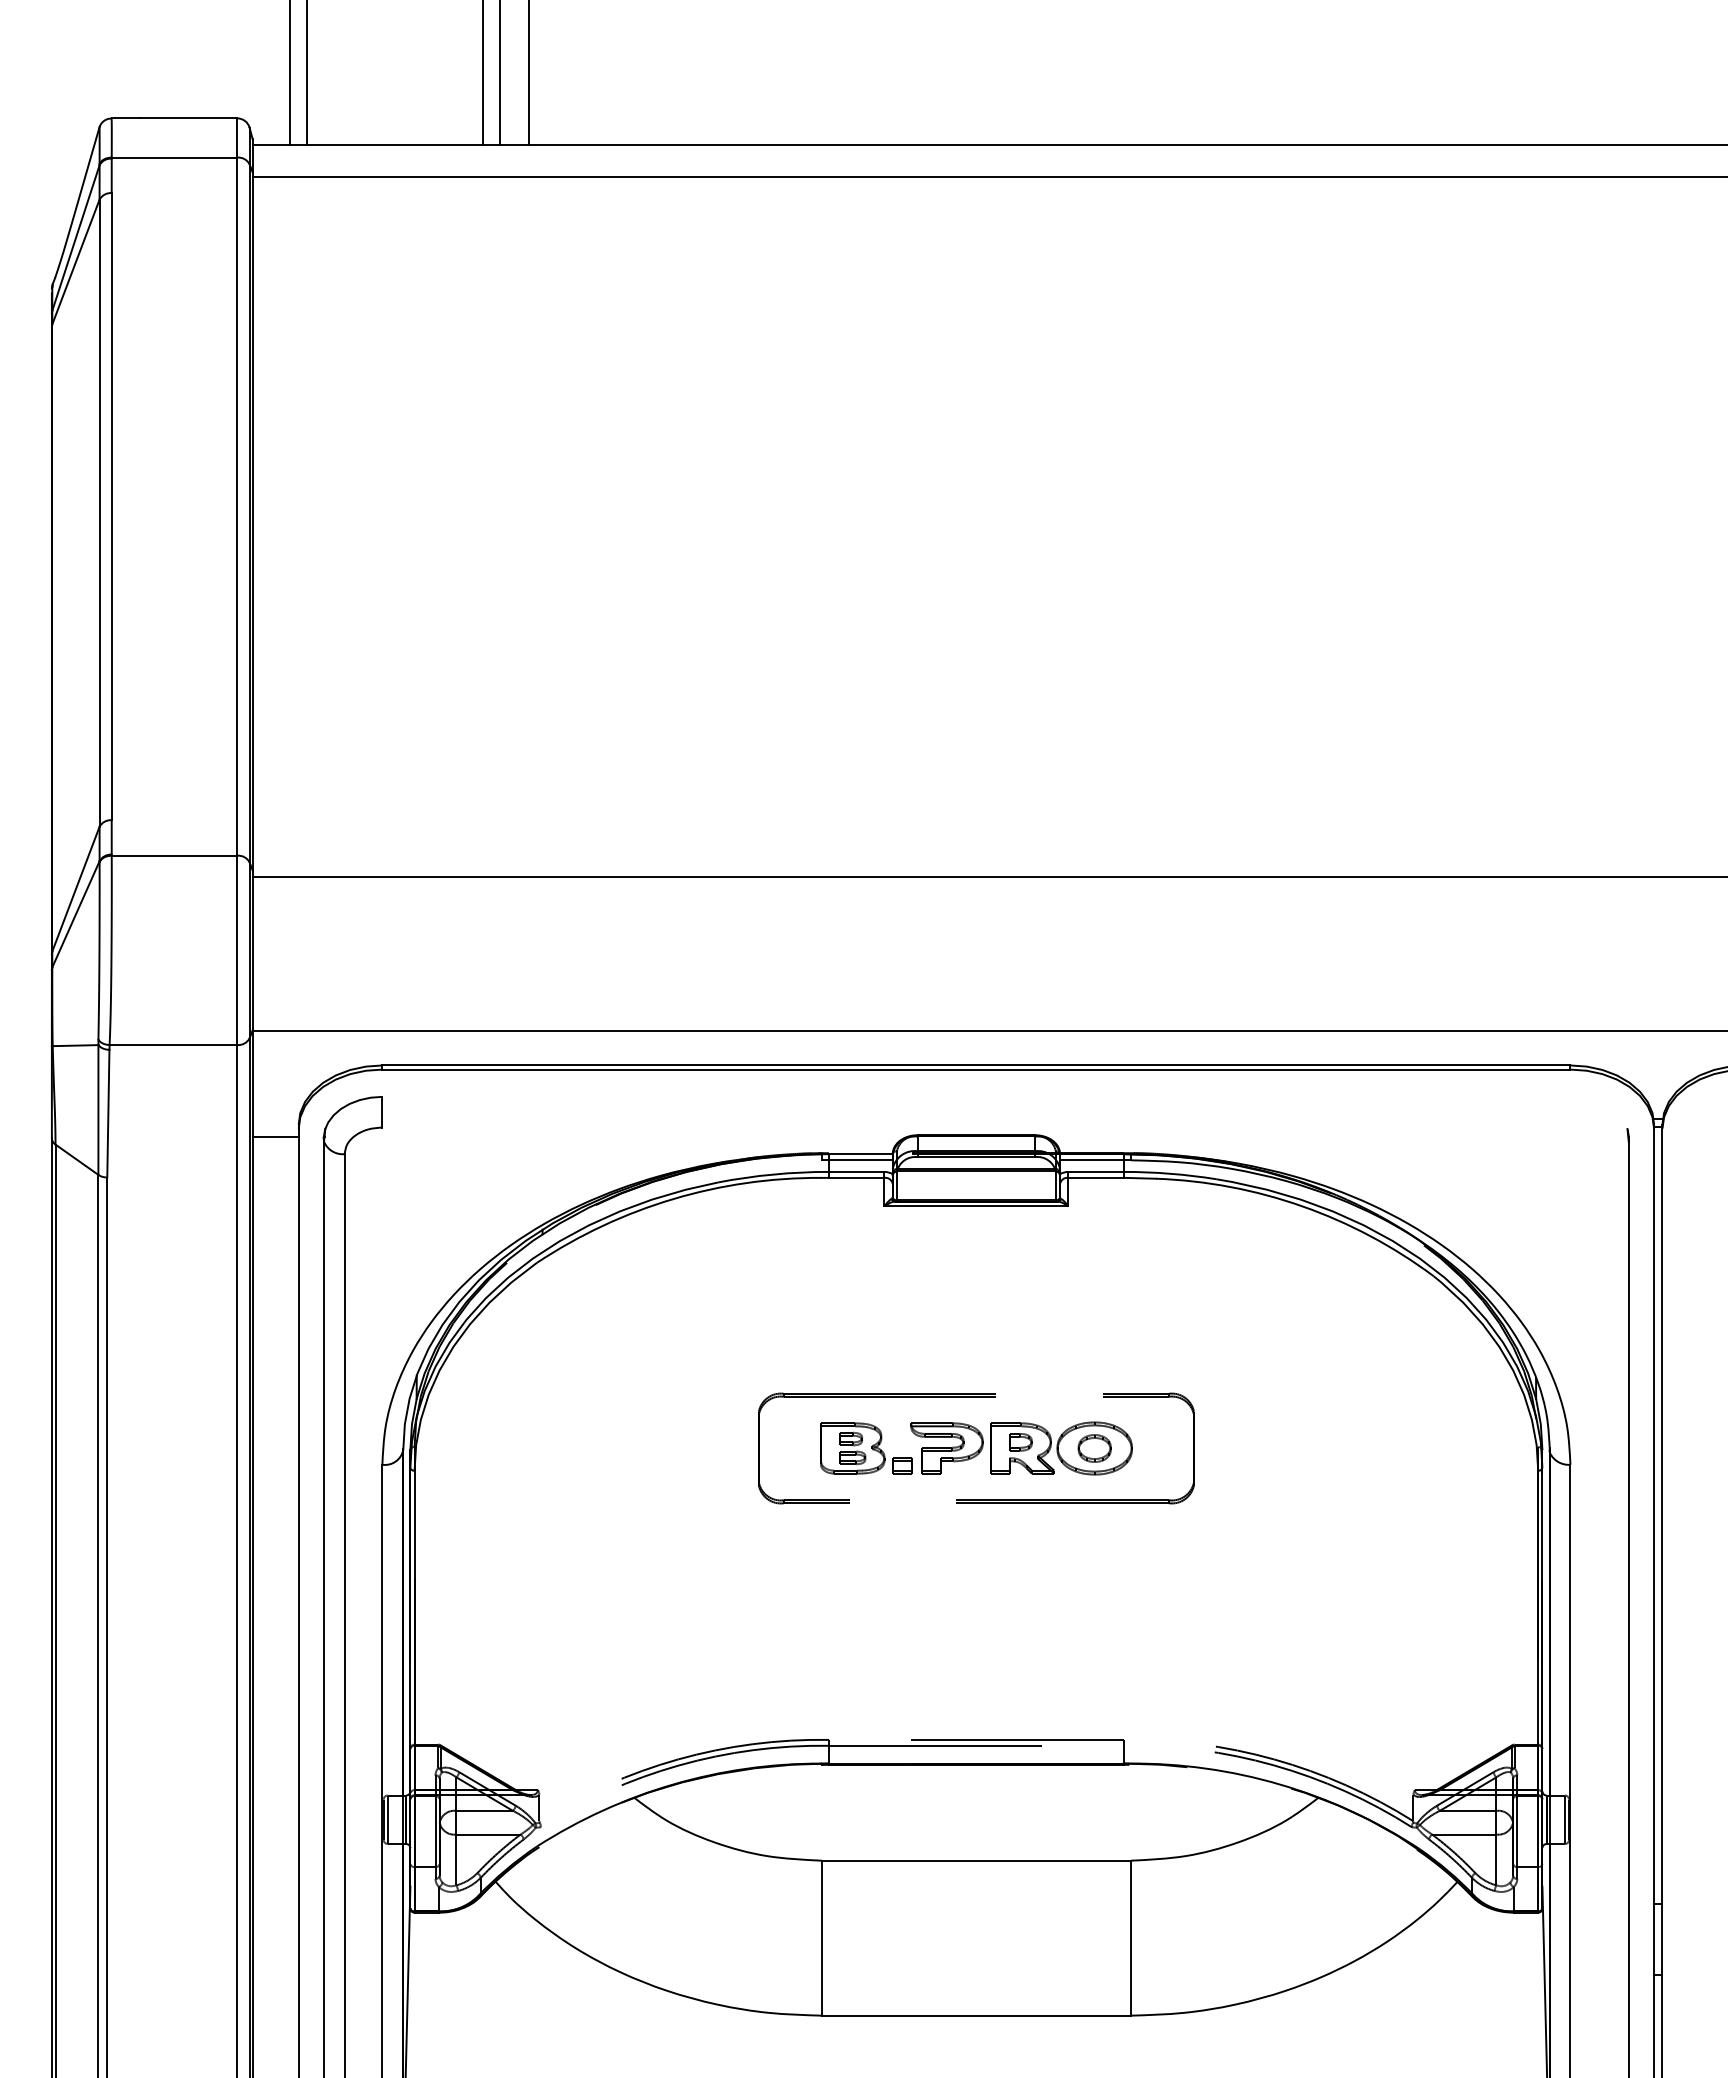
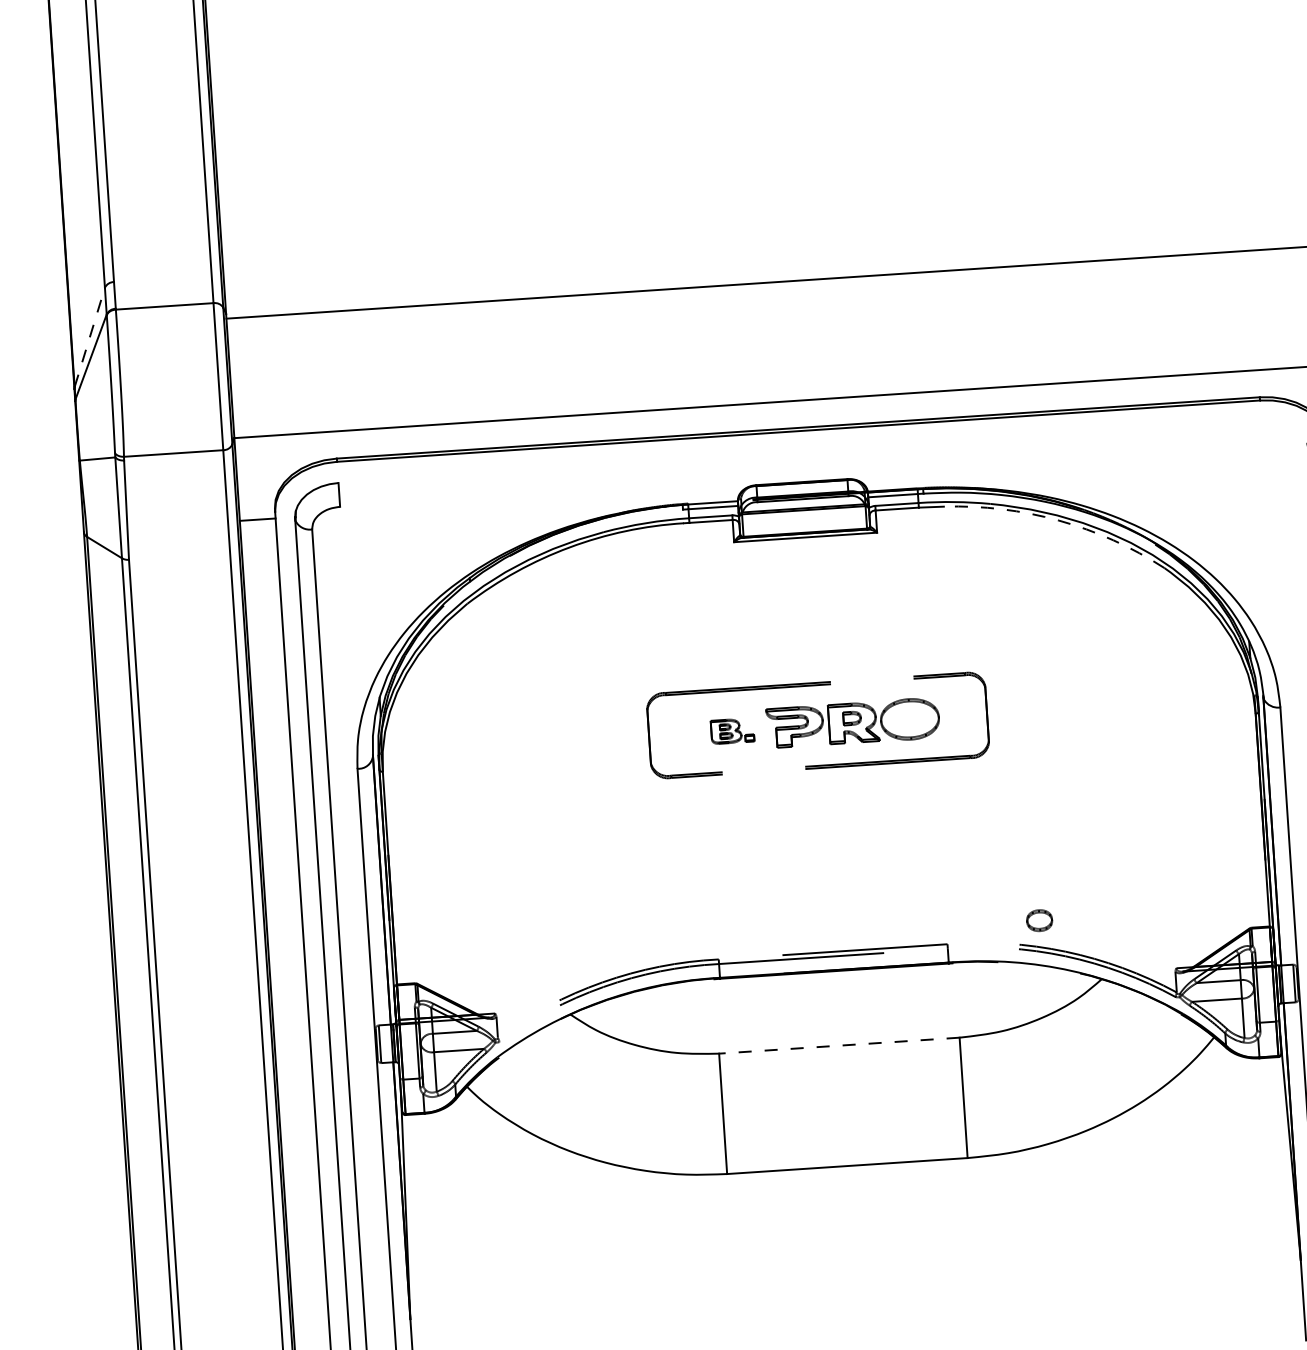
line: (75, 889) -> (89, 337), solid -> dashed
arc: (1302, 1206) -> (1058, 520), solid -> dashed
part: (866, 1448) -> (732, 731), size x0.6
part: (1094, 1448) -> (1039, 920), moved
line: (976, 1860) -> (839, 1045), solid -> dashed

